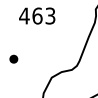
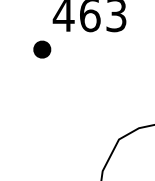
part: (13, 58) -> (41, 48), moved

